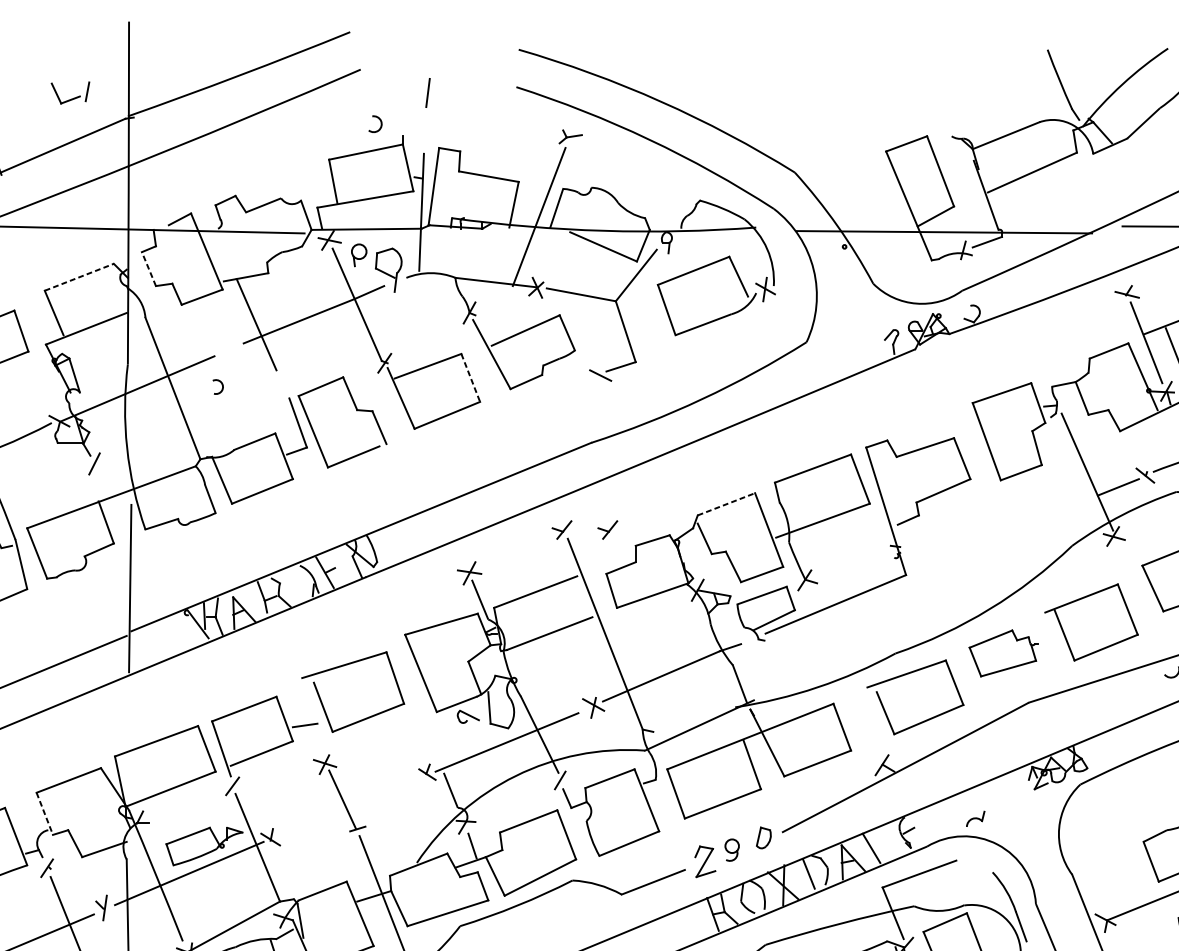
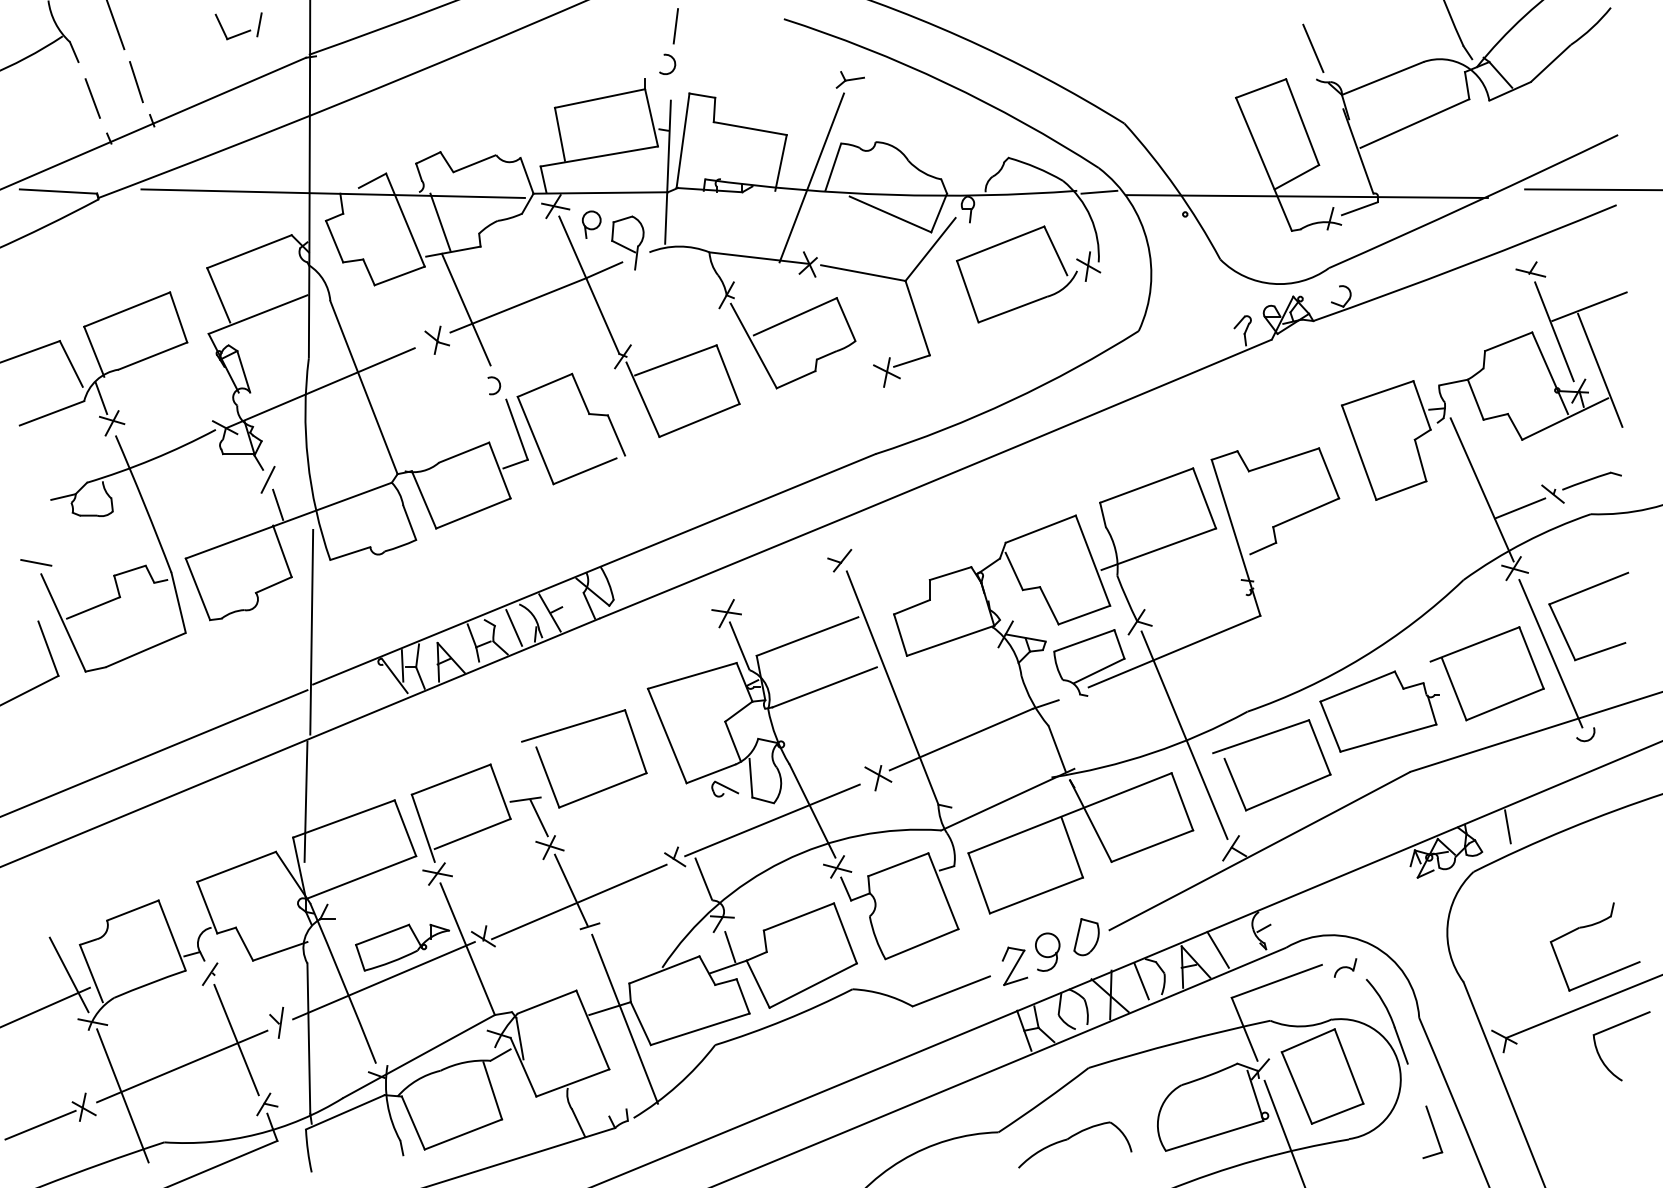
line: (949, 110) -> (1313, 47), added
arc: (380, 121) -> (673, 61), moved
line: (774, 228) -> (1099, 191), added
line: (235, 252) -> (440, 221), added
line: (148, 269) -> (334, 241), dashed -> solid
line: (79, 277) -> (249, 251), dashed -> solid
part: (232, 349) -> (436, 339), added
line: (600, 376) -> (886, 372), added
line: (471, 378) -> (728, 375), dashed -> solid
arc: (221, 385) -> (498, 383), moved
line: (103, 484) -> (278, 504), added
line: (726, 504) -> (1040, 529), dashed -> solid
part: (607, 529) -> (895, 560), removed
line: (296, 584) -> (514, 627), added
line: (1143, 605) -> (1550, 653), added
part: (1003, 653) -> (1379, 711), size x1.43
line: (843, 672) -> (1184, 735), added
line: (125, 726) -> (305, 801), added
line: (315, 740) -> (538, 818), added
line: (1108, 747) -> (1507, 826), added
line: (560, 780) -> (837, 867), added
line: (233, 785) -> (437, 873), added
line: (349, 808) -> (579, 901), added
line: (44, 813) -> (207, 907), dashed -> solid
part: (975, 818) -> (1345, 967), moved
part: (763, 838) -> (1086, 937), size x1.43
part: (731, 849) -> (1047, 951), size x1.43

